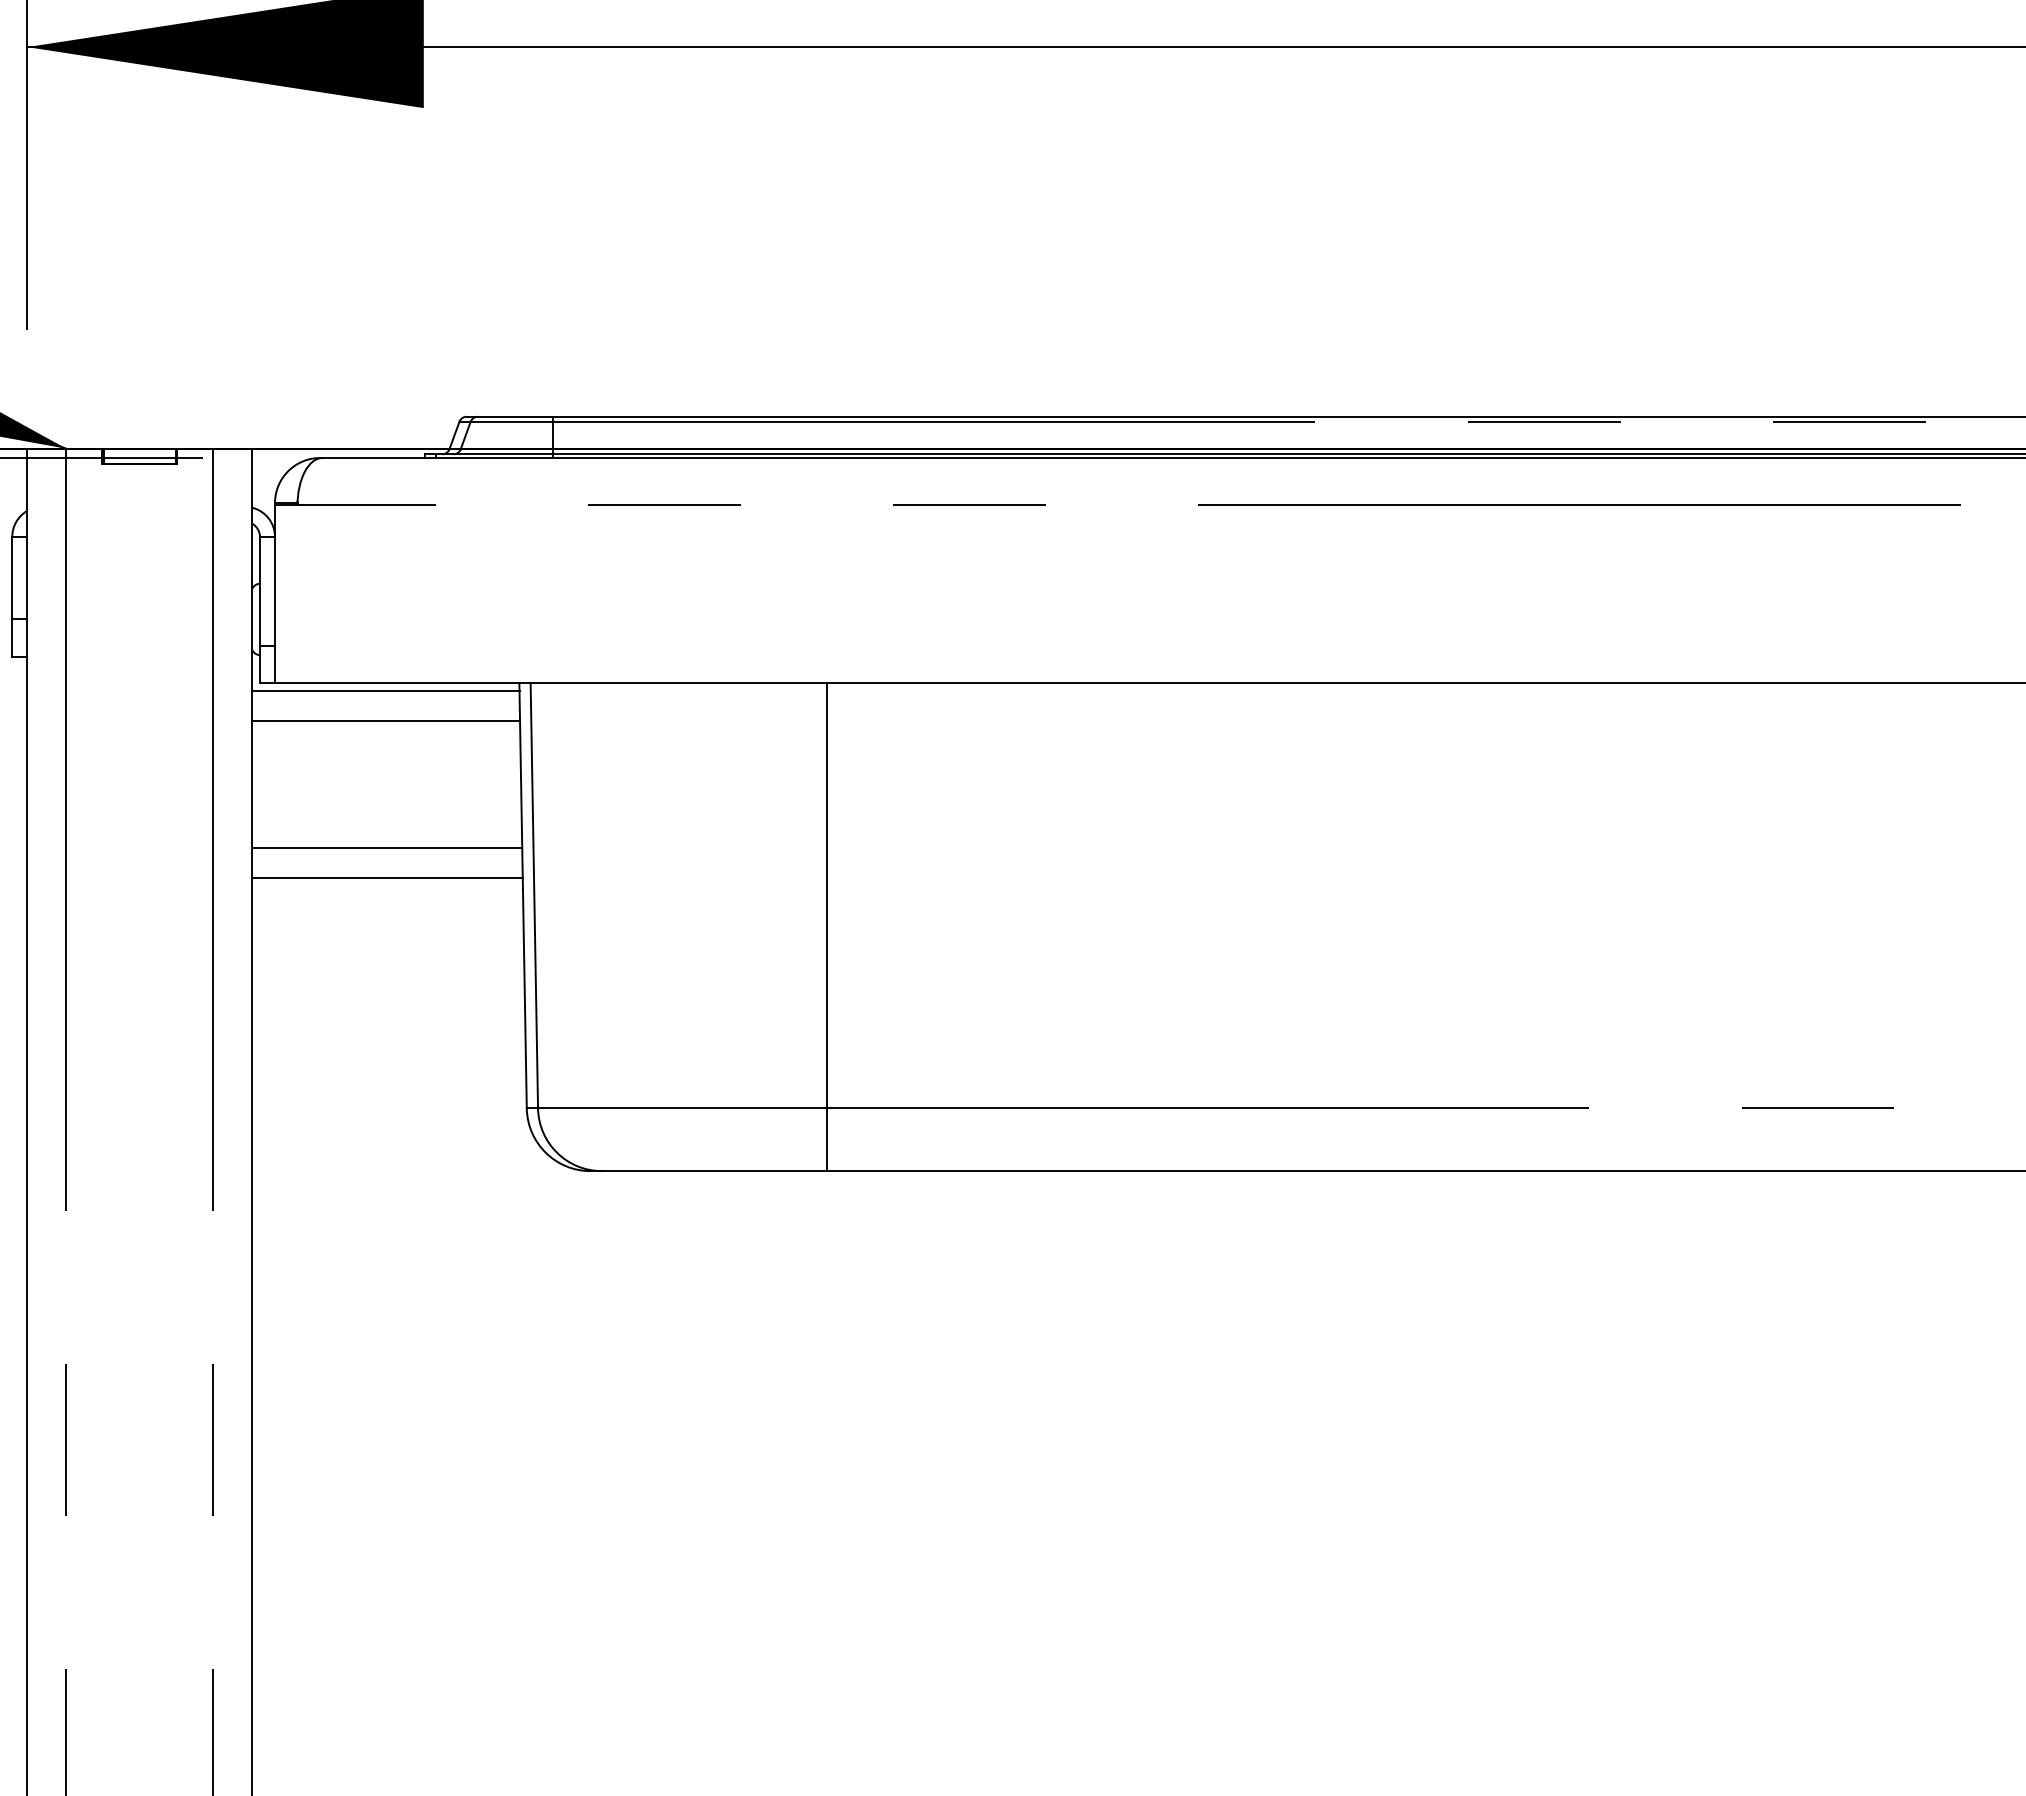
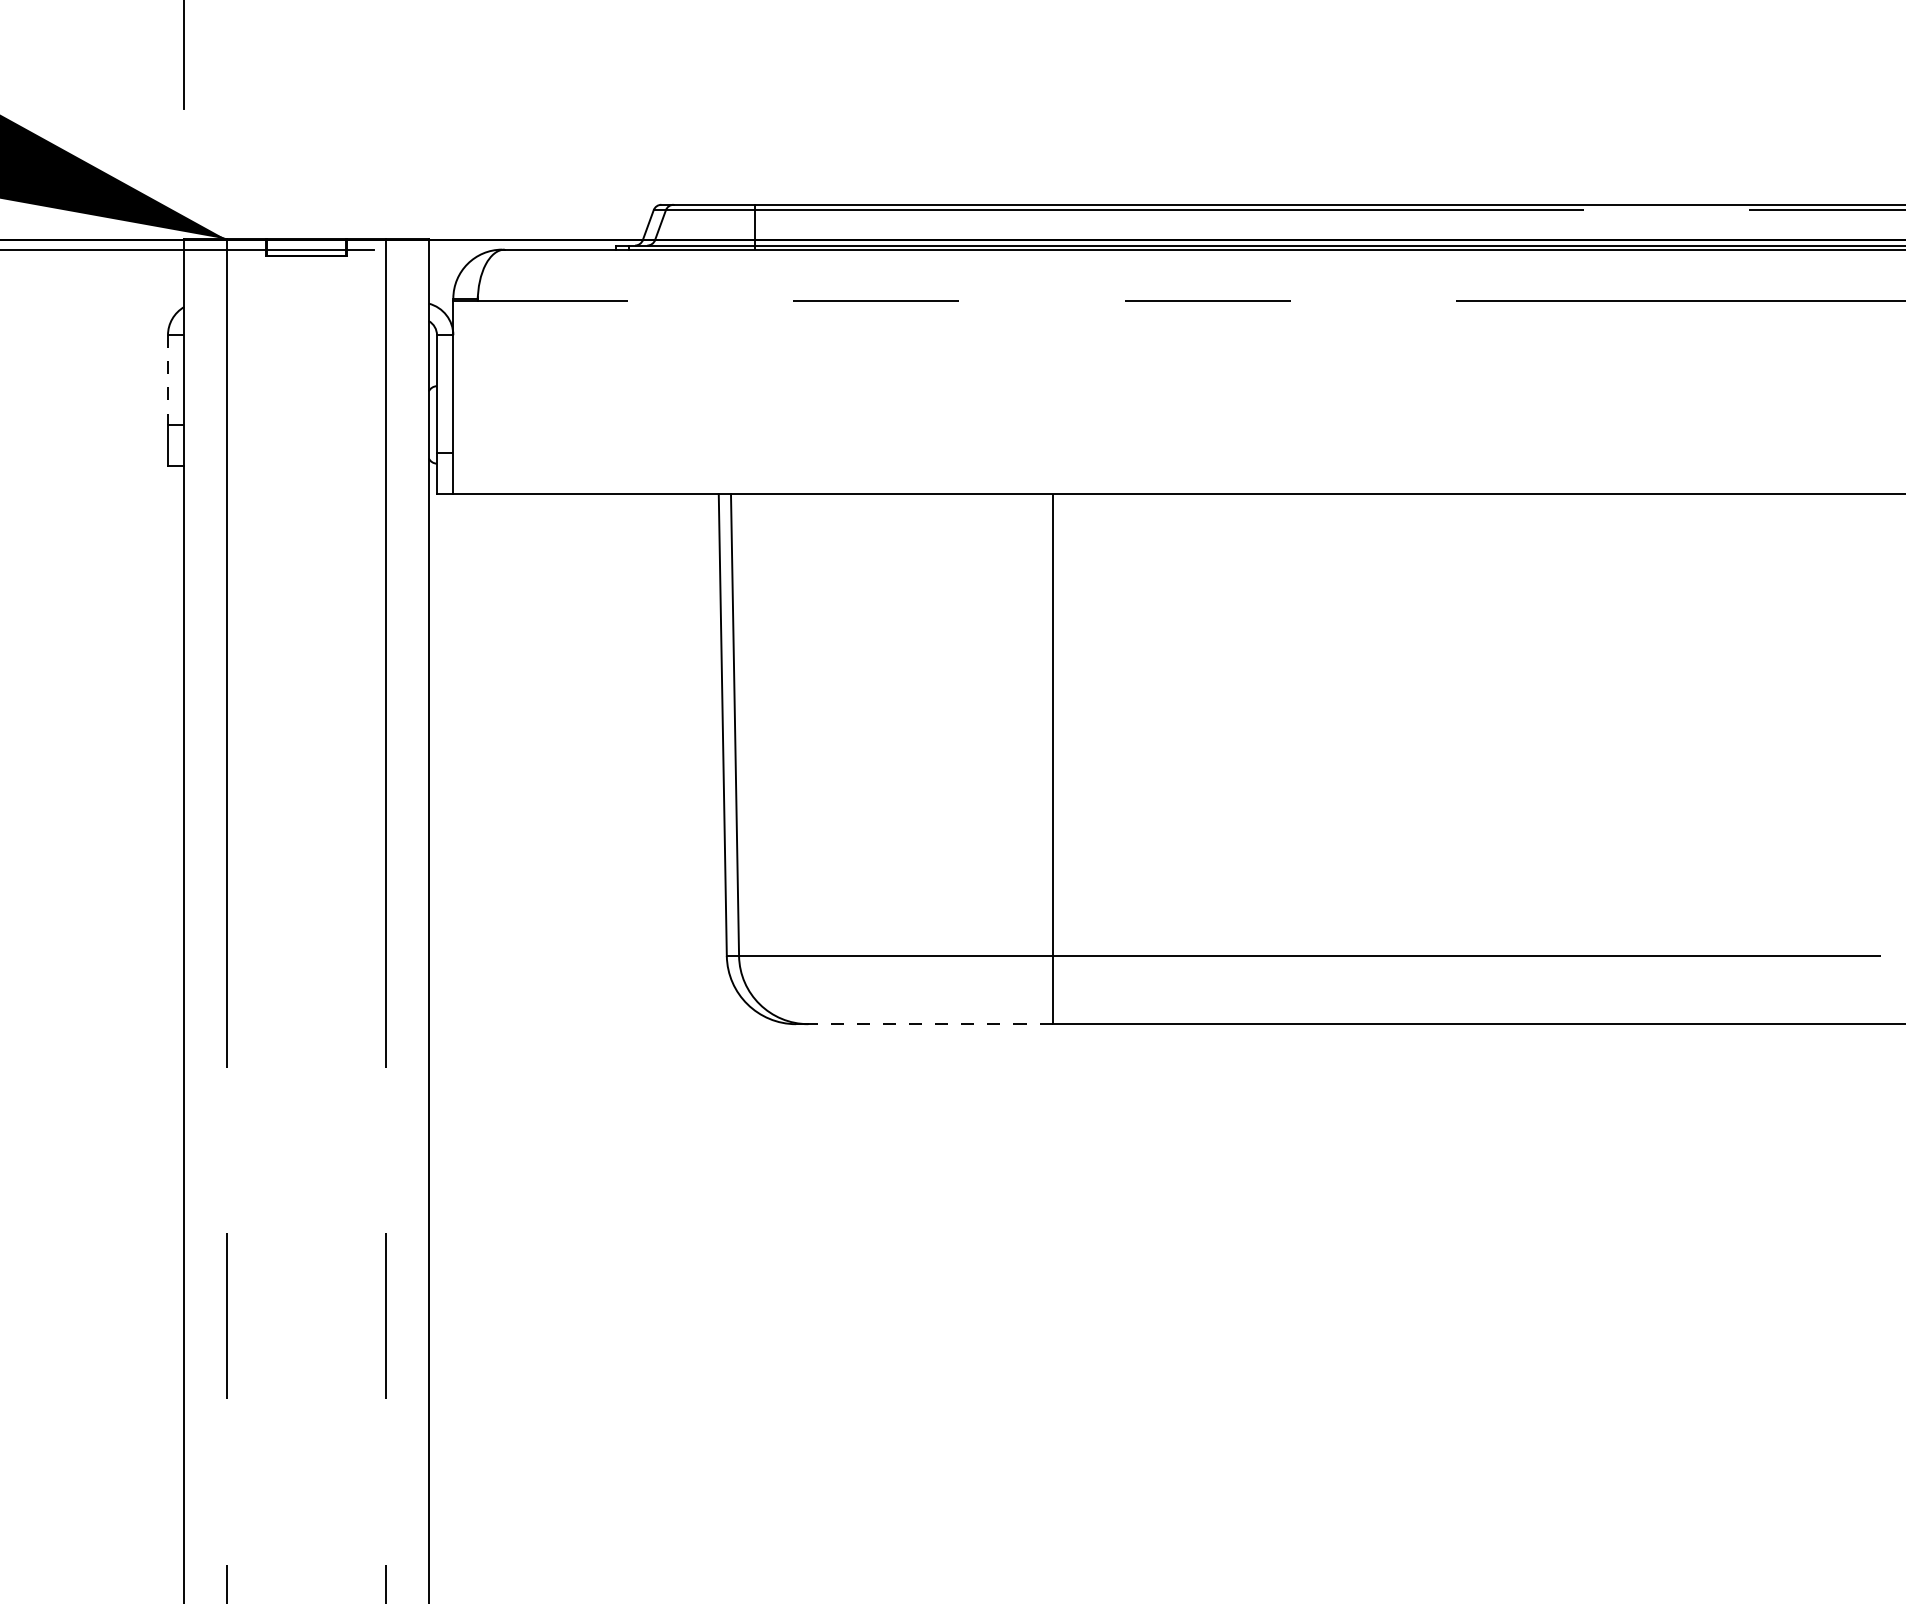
line: (12, 578) -> (168, 380), solid -> dashed
line: (385, 690) -> (573, 502), removed
line: (386, 720) -> (574, 534), removed
line: (387, 848) -> (575, 673), removed
line: (387, 878) -> (575, 706), removed
line: (713, 1171) -> (929, 1024), solid -> dashed

